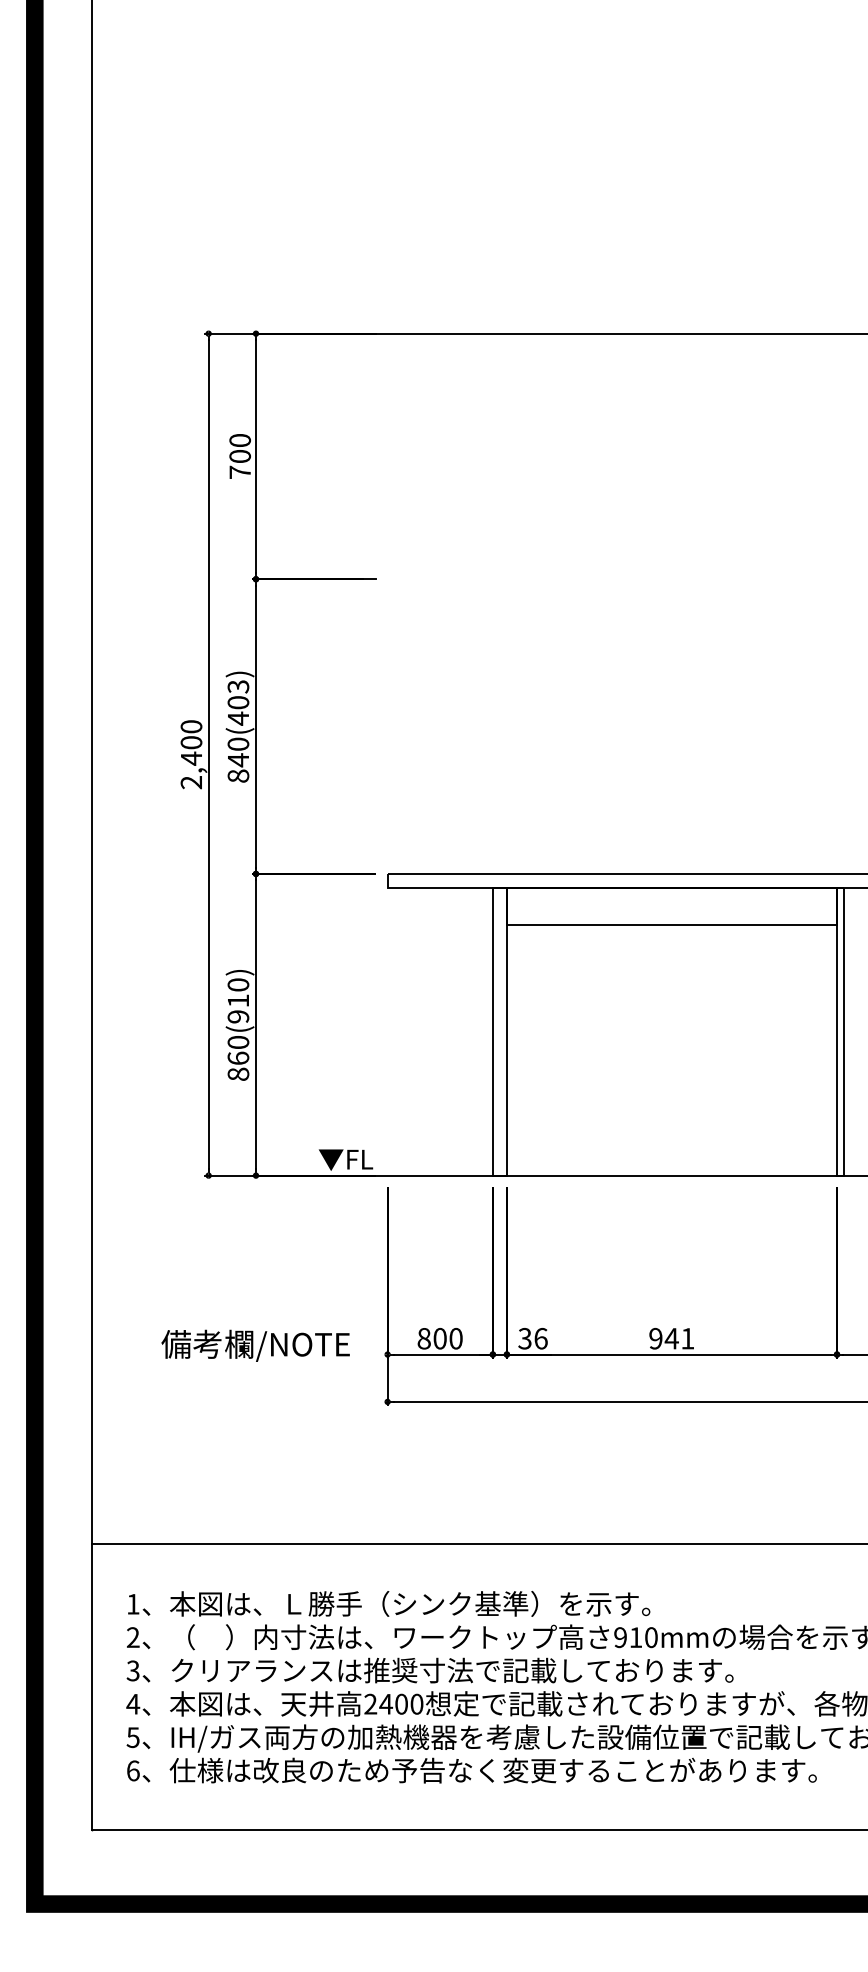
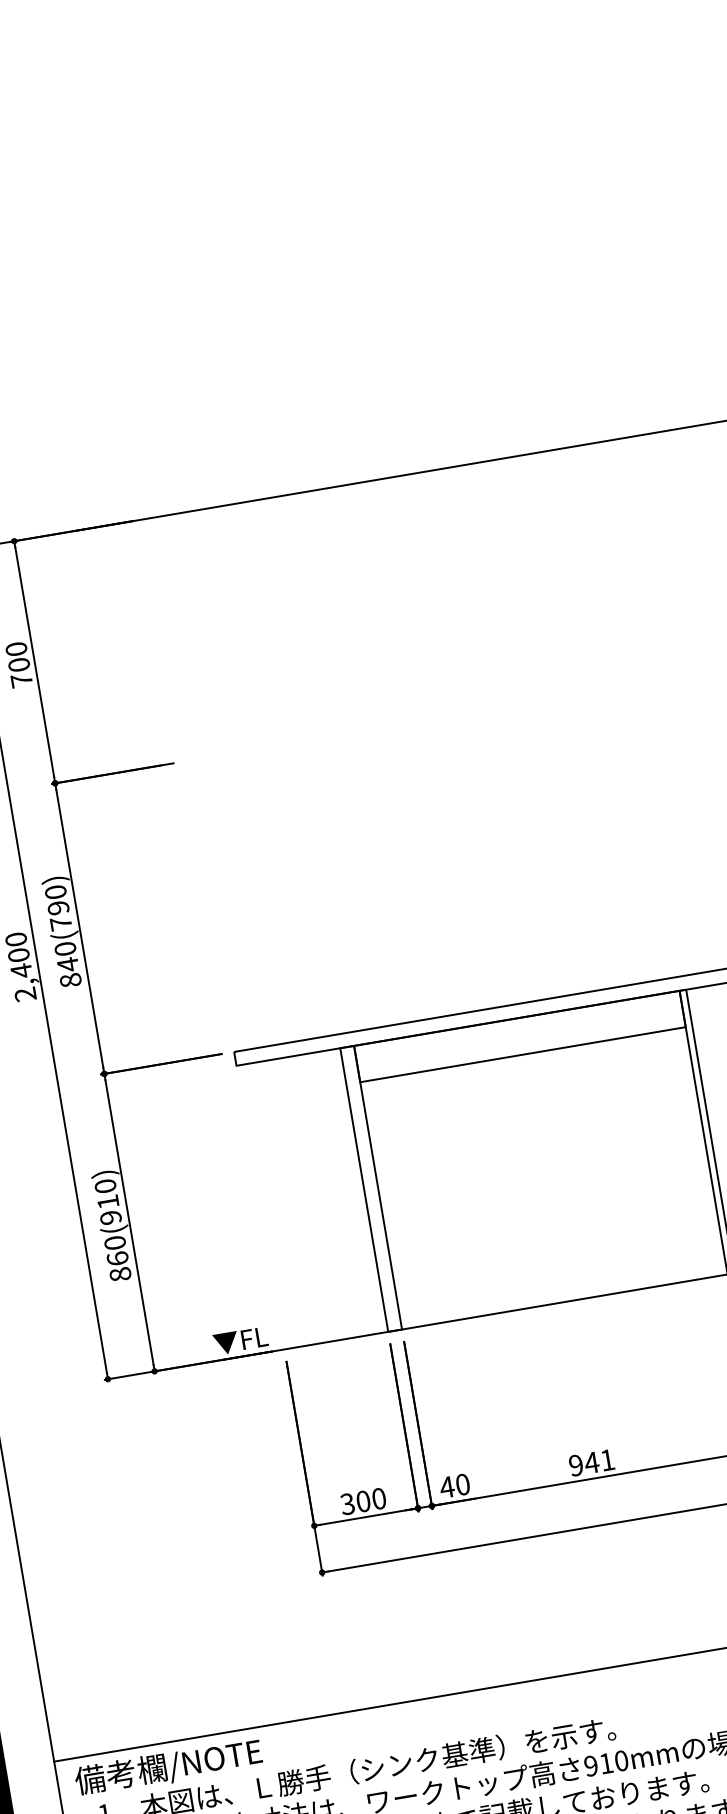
text: (238, 702) -> (58, 907), 840(403) -> 840(790)
text: (423, 1338) -> (346, 1504), 800 -> 300
text: (532, 1338) -> (454, 1485), 36 -> 40
text: (255, 1345) -> (168, 1767), moved

